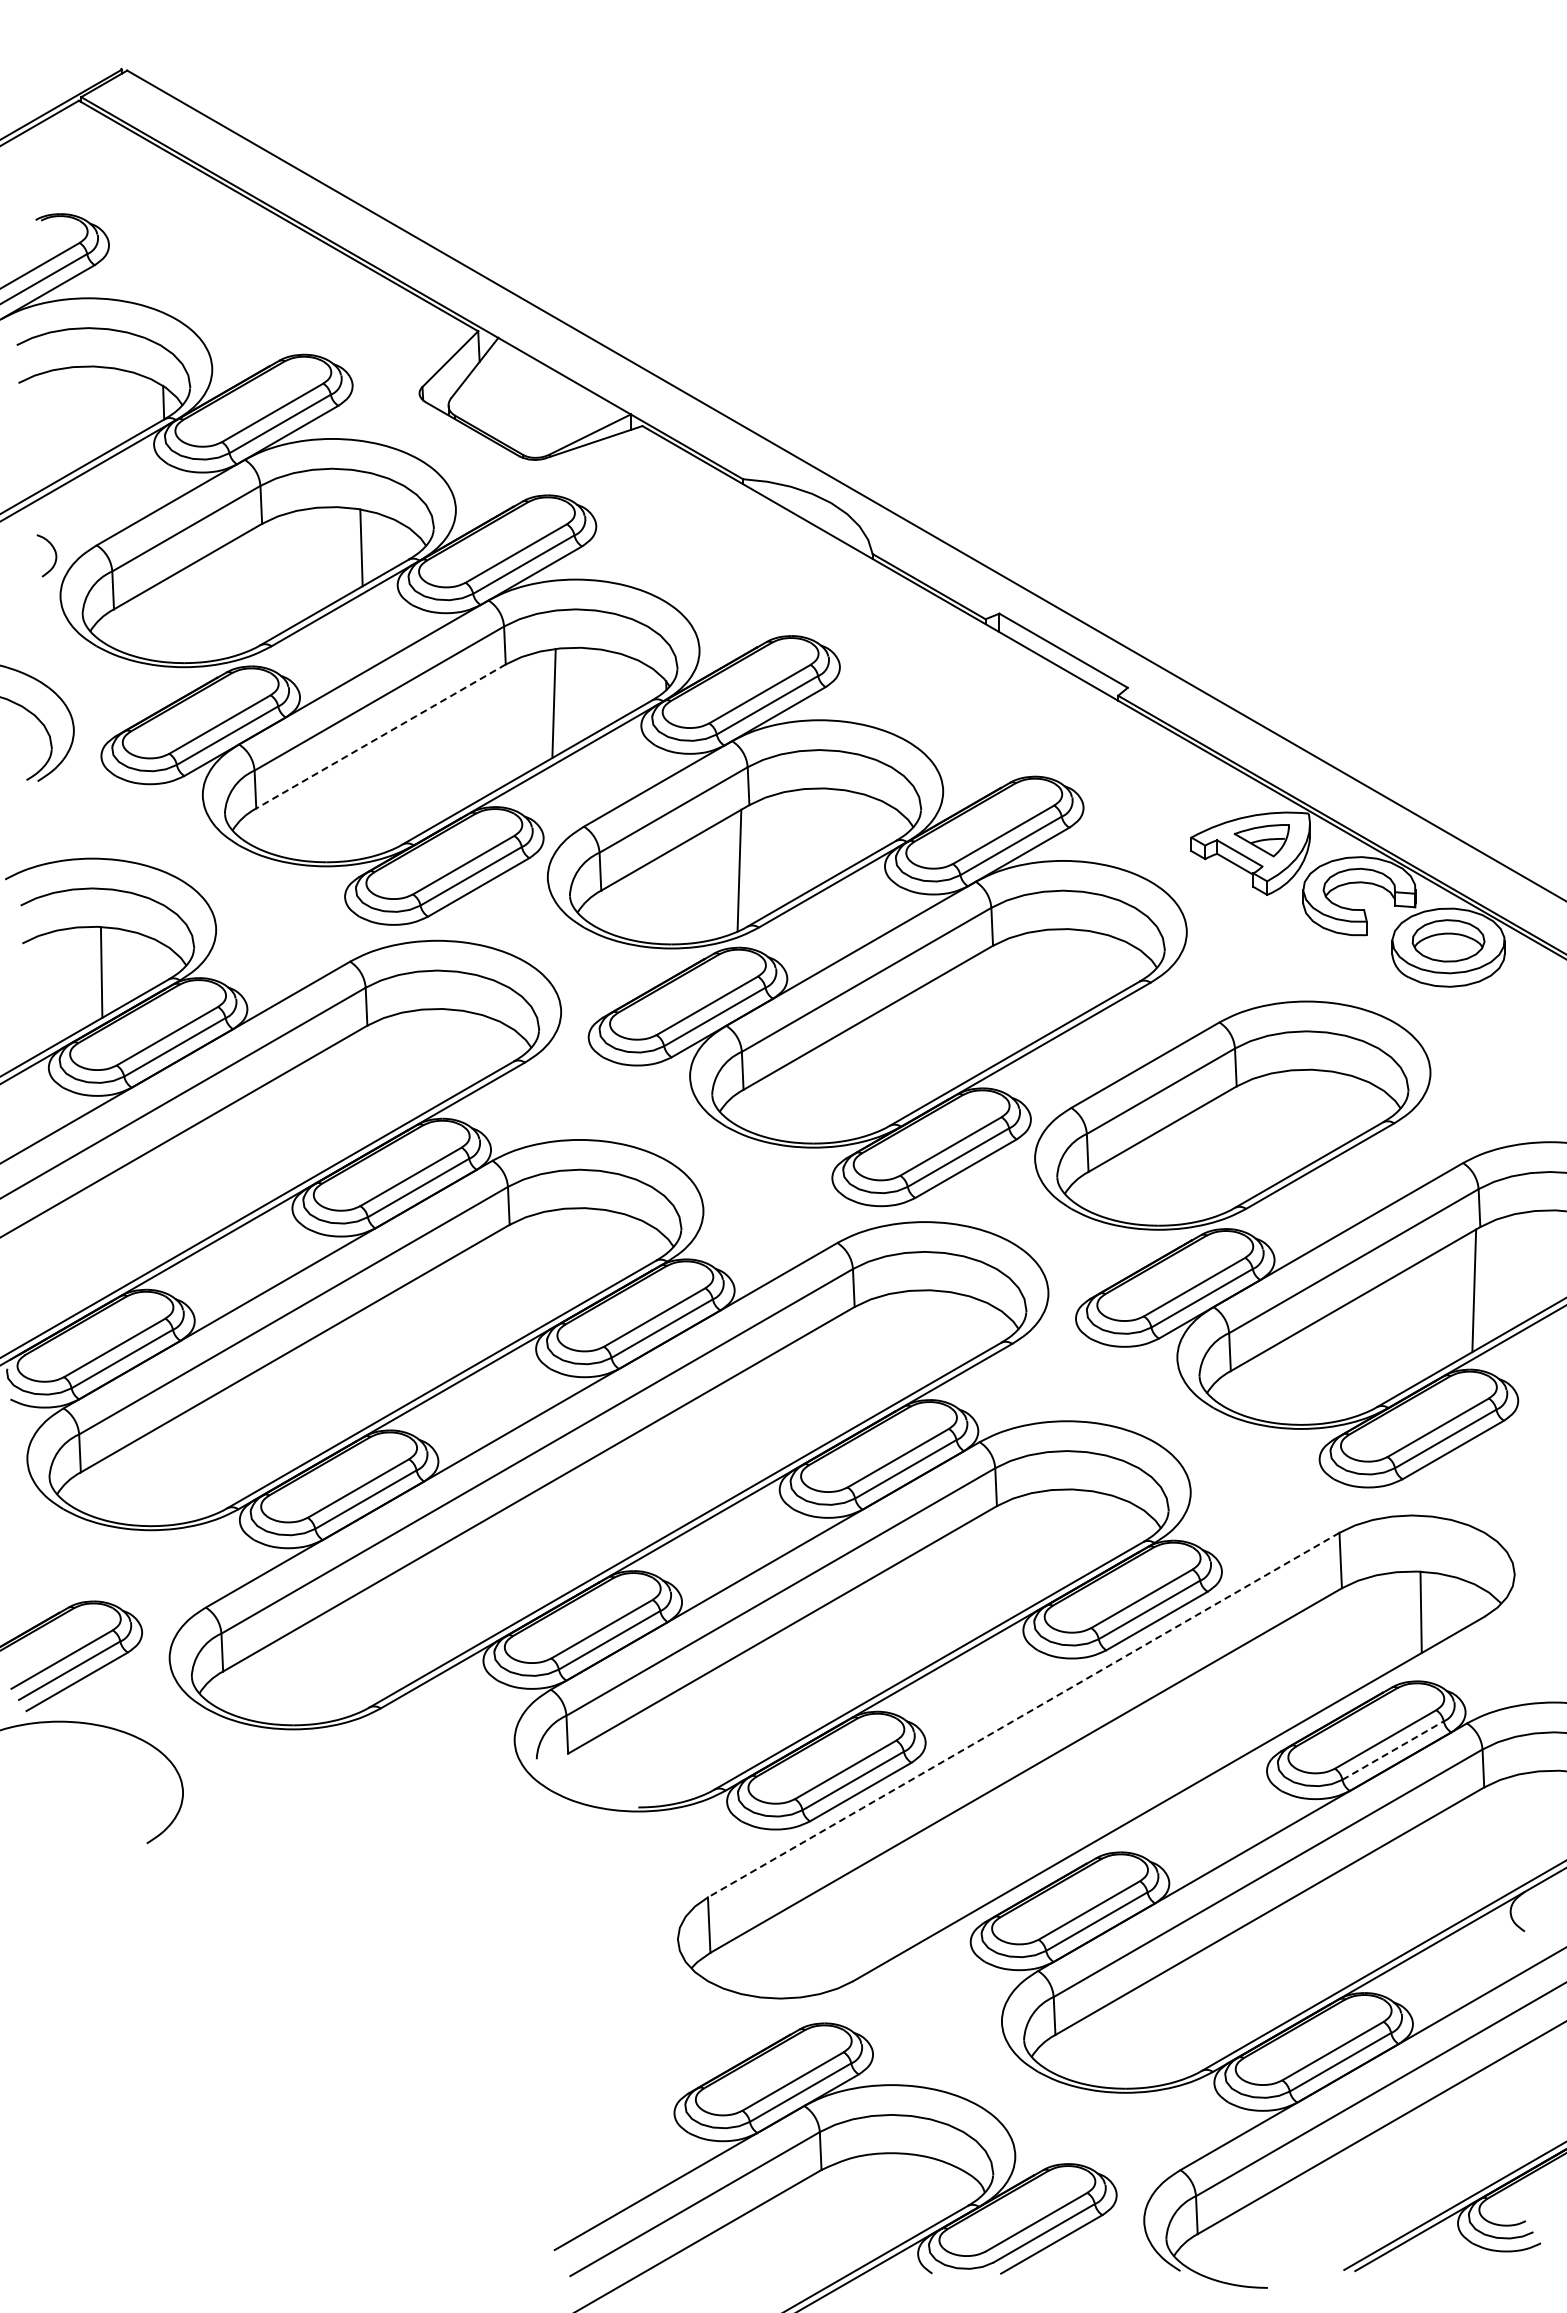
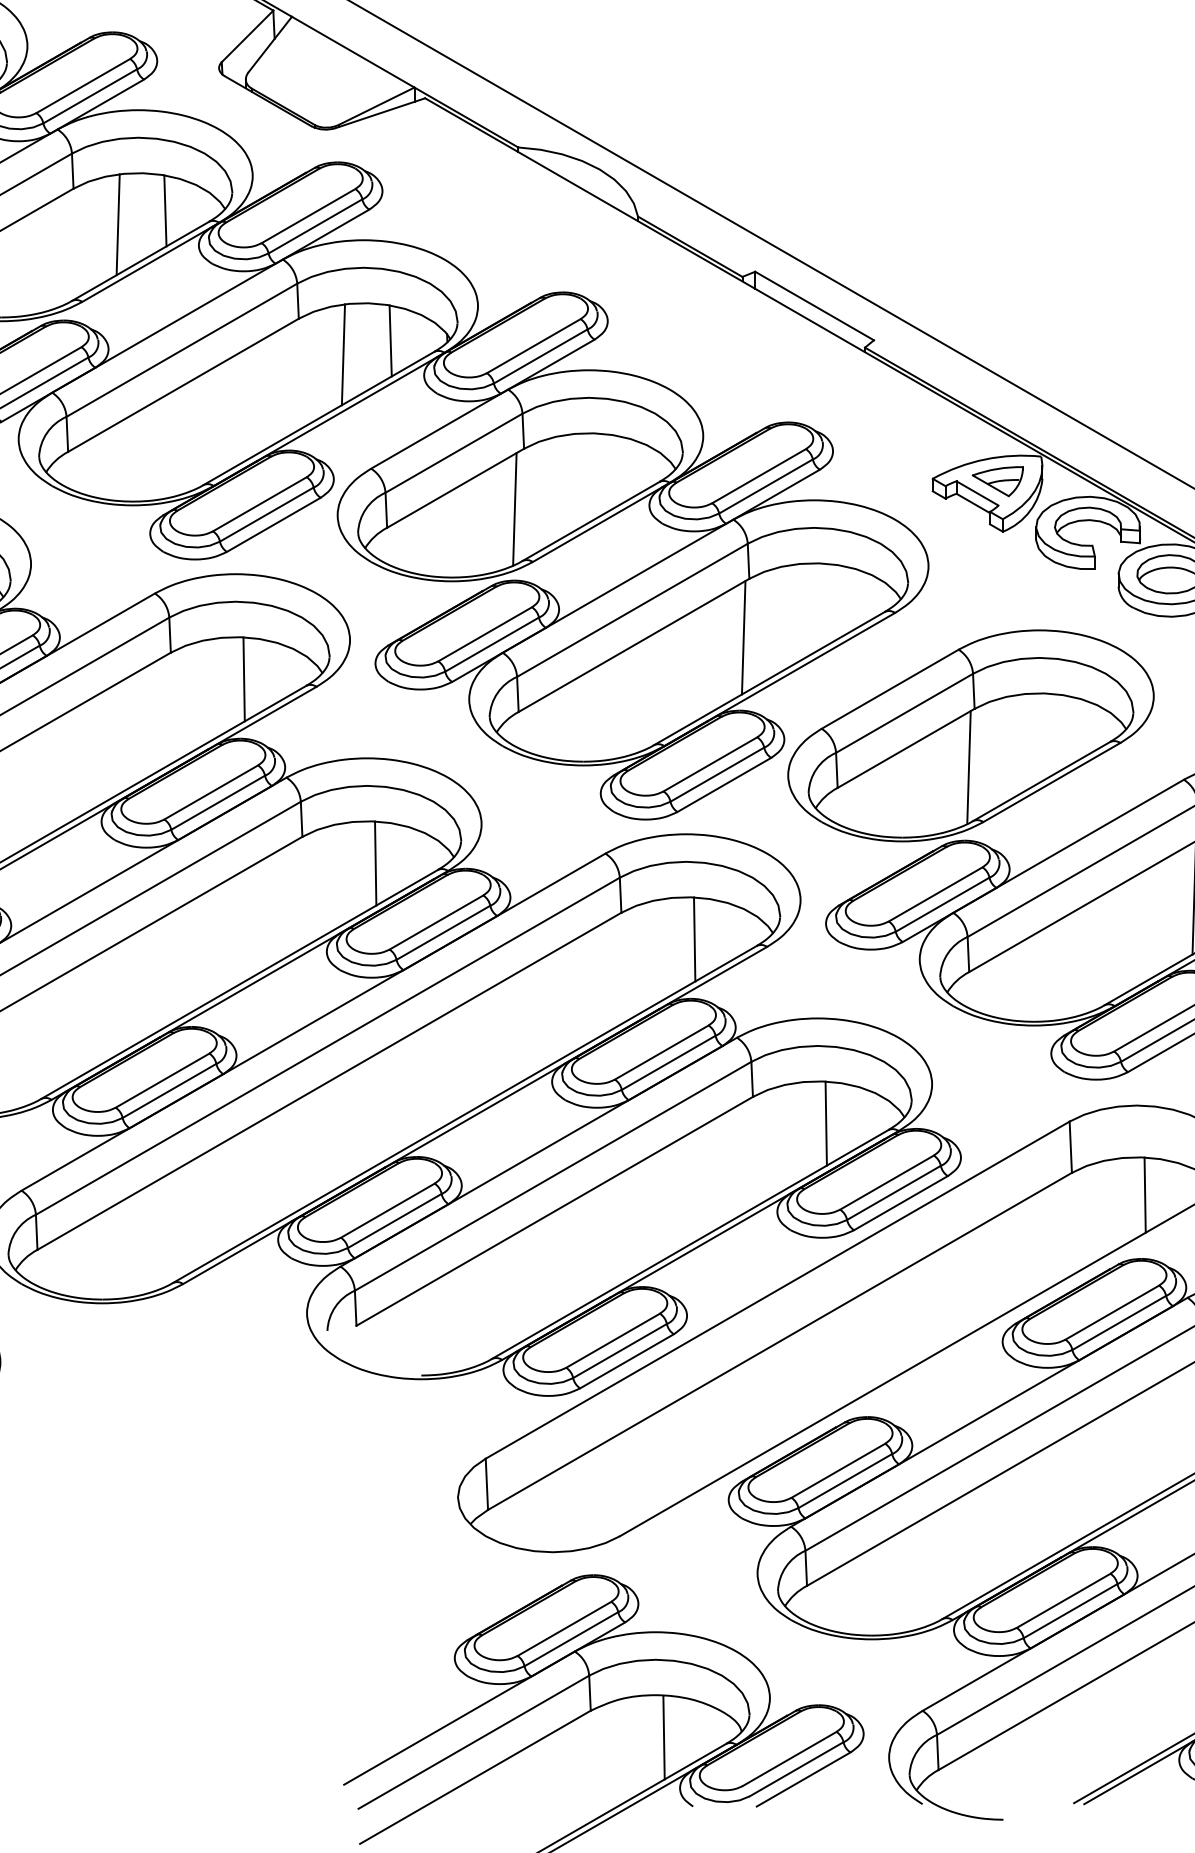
line: (310, 562) -> (118, 224), added
line: (604, 688) -> (390, 340), added
line: (380, 736) -> (182, 385), dashed -> solid
line: (986, 1009) -> (743, 637), added
line: (446, 1054) -> (244, 679), added
line: (1230, 1149) -> (968, 767), added
line: (588, 1253) -> (375, 863), added
line: (933, 1335) -> (694, 939), added
line: (1075, 1534) -> (825, 1123), added
line: (1023, 1715) -> (777, 1290), dashed -> solid
line: (1393, 1750) -> (1119, 1322), dashed -> solid
line: (900, 2199) -> (663, 1738), added

